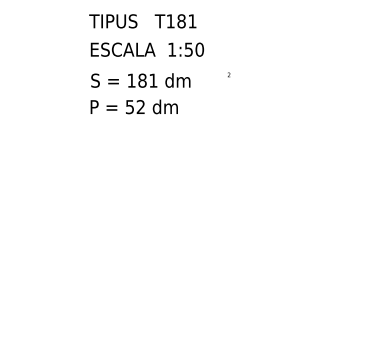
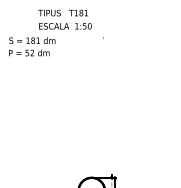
text: (141, 93) -> (32, 46), moved

